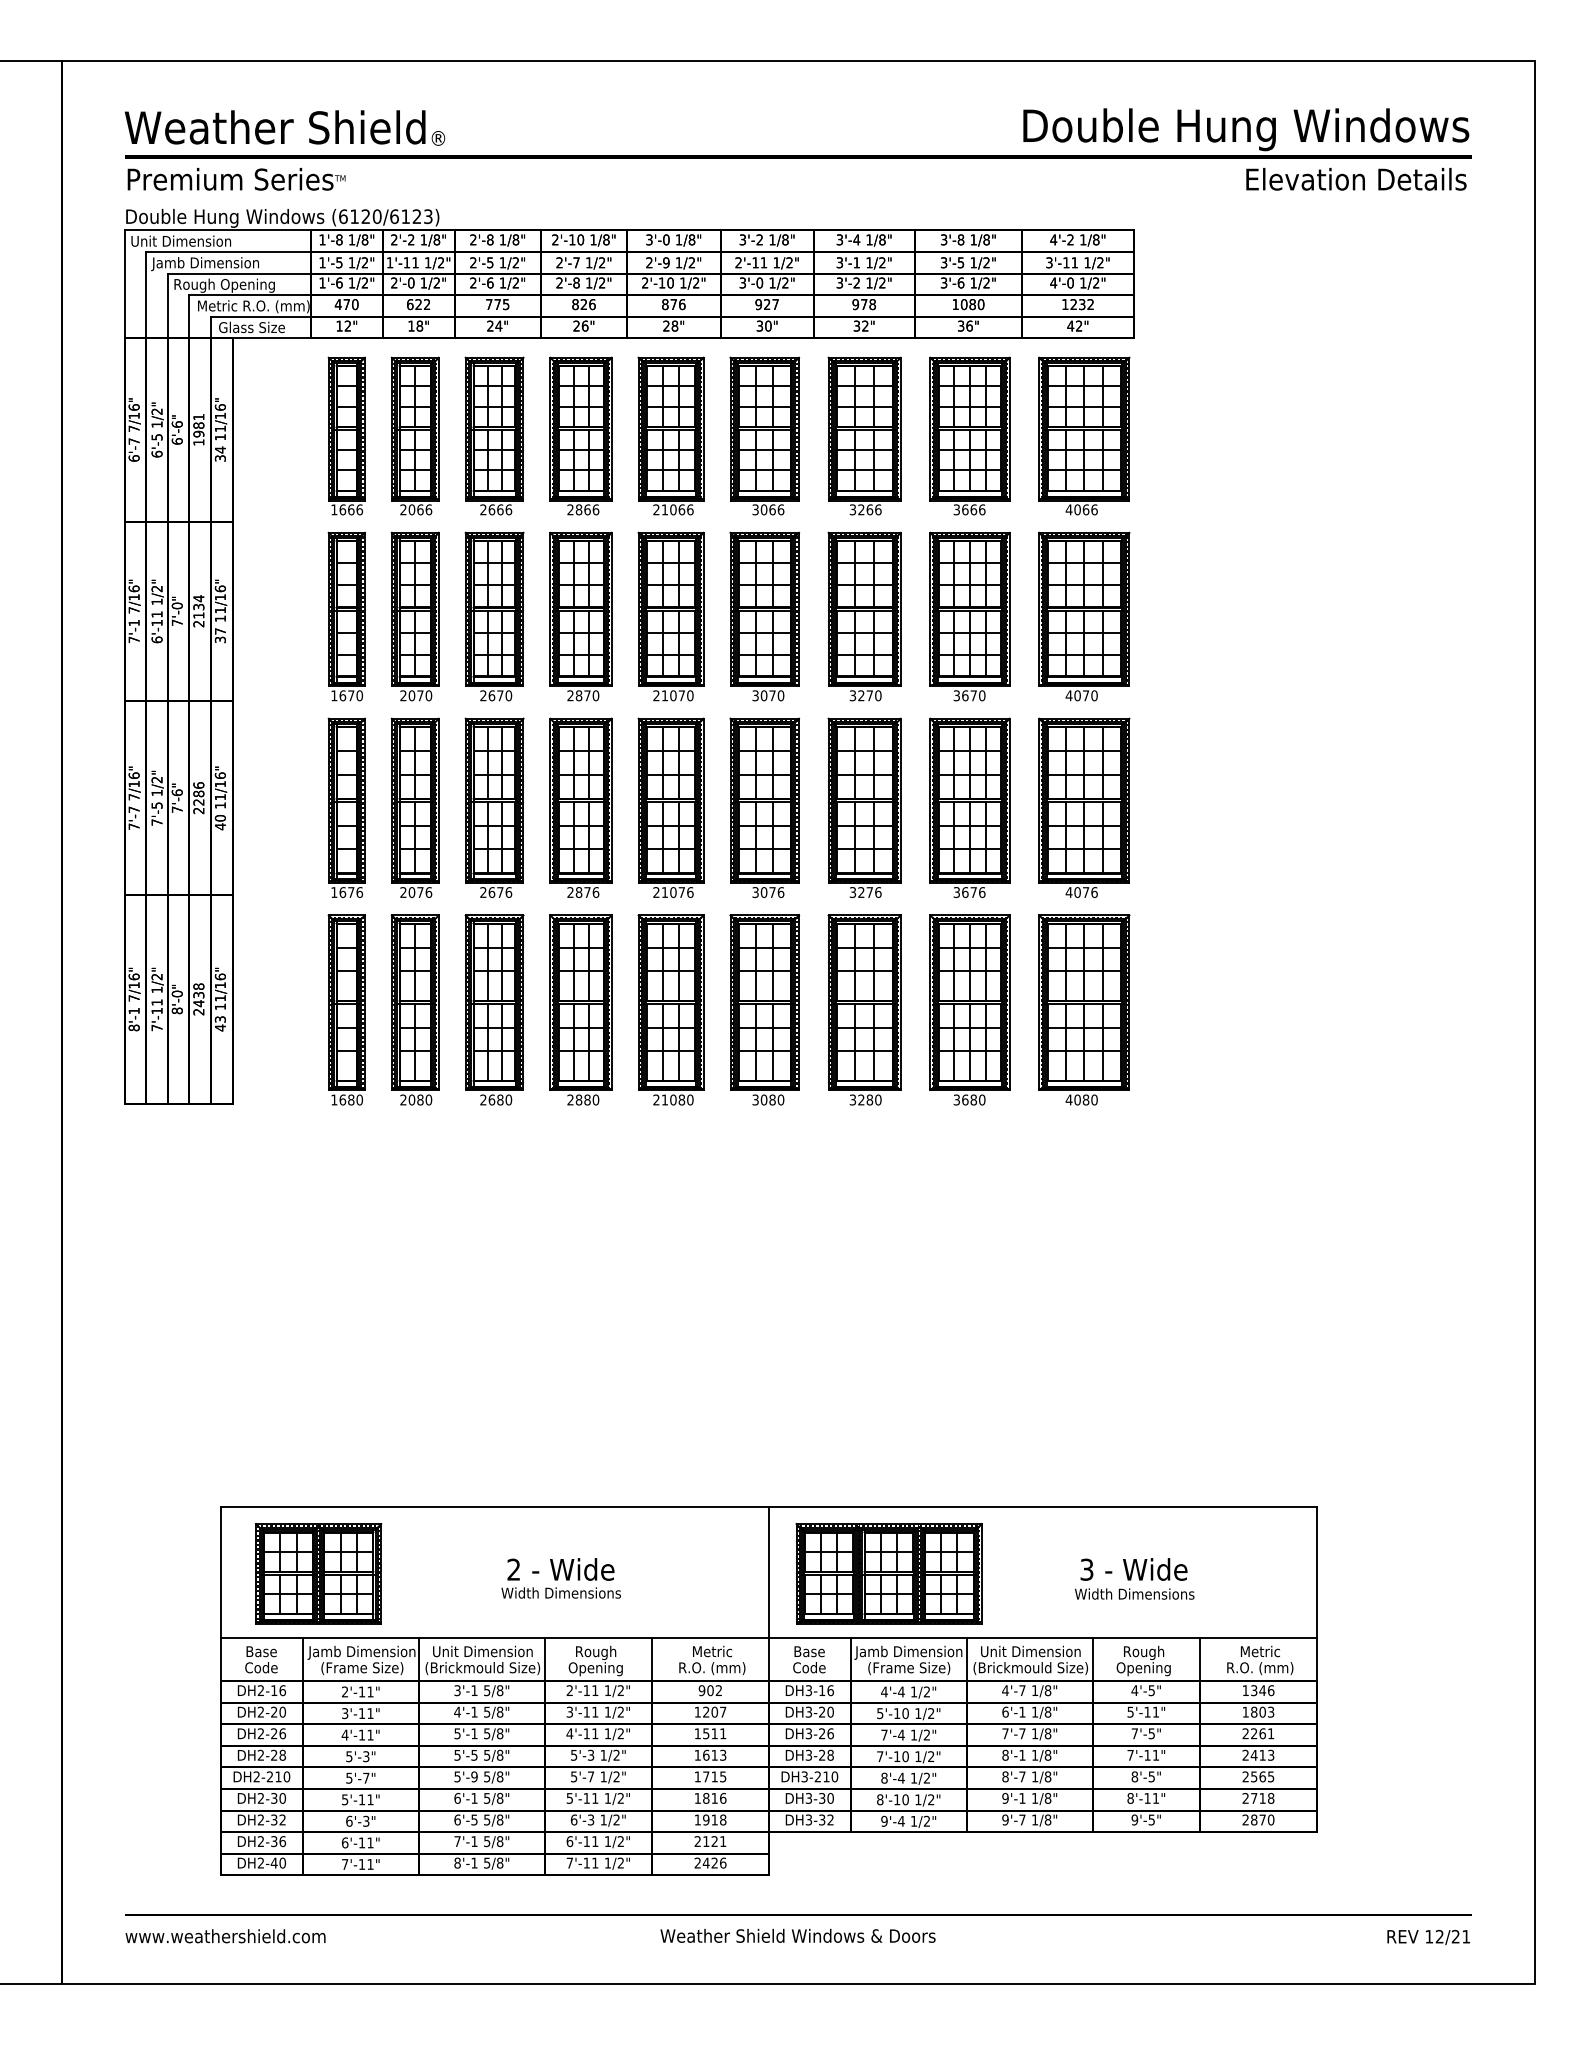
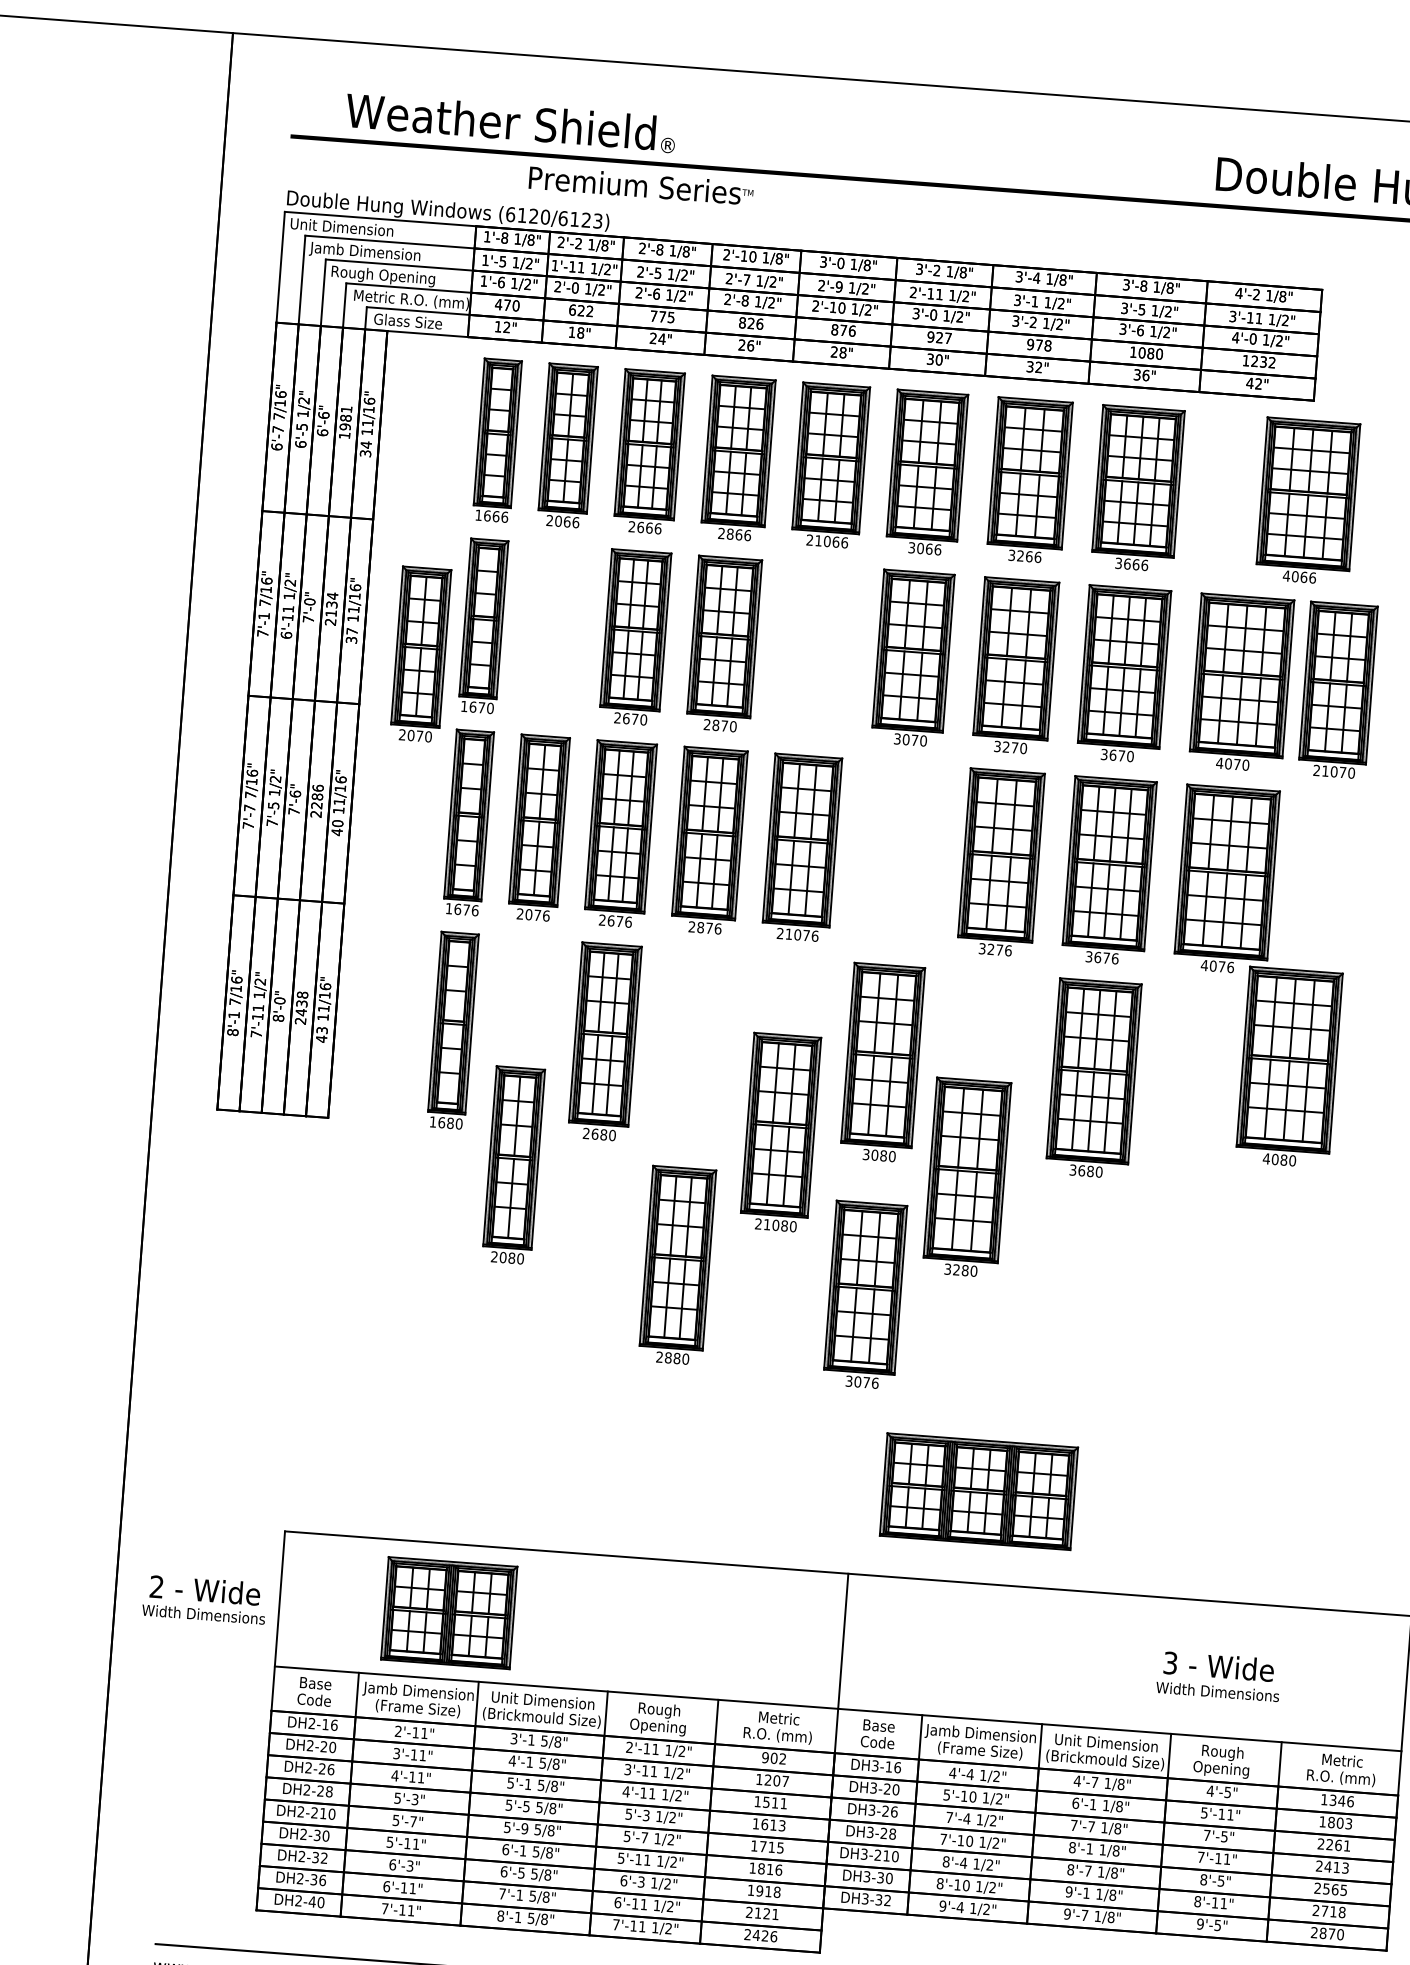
text: (285, 127) -> (511, 122), moved
text: (236, 179) -> (641, 185), moved
part: (1084, 435) -> (1308, 500), moved
part: (414, 616) -> (419, 654), moved
part: (670, 616) -> (1337, 690), moved
part: (764, 807) -> (864, 1294), moved
part: (414, 1009) -> (512, 1164), moved
part: (580, 1009) -> (676, 1264), moved
part: (670, 1009) -> (779, 1132), moved
part: (864, 1009) -> (966, 1177), moved
part: (1084, 1009) -> (1289, 1066), moved
part: (318, 1573) -> (449, 1612), moved
part: (888, 1573) -> (978, 1491), moved
text: (560, 1578) -> (204, 1599), moved

